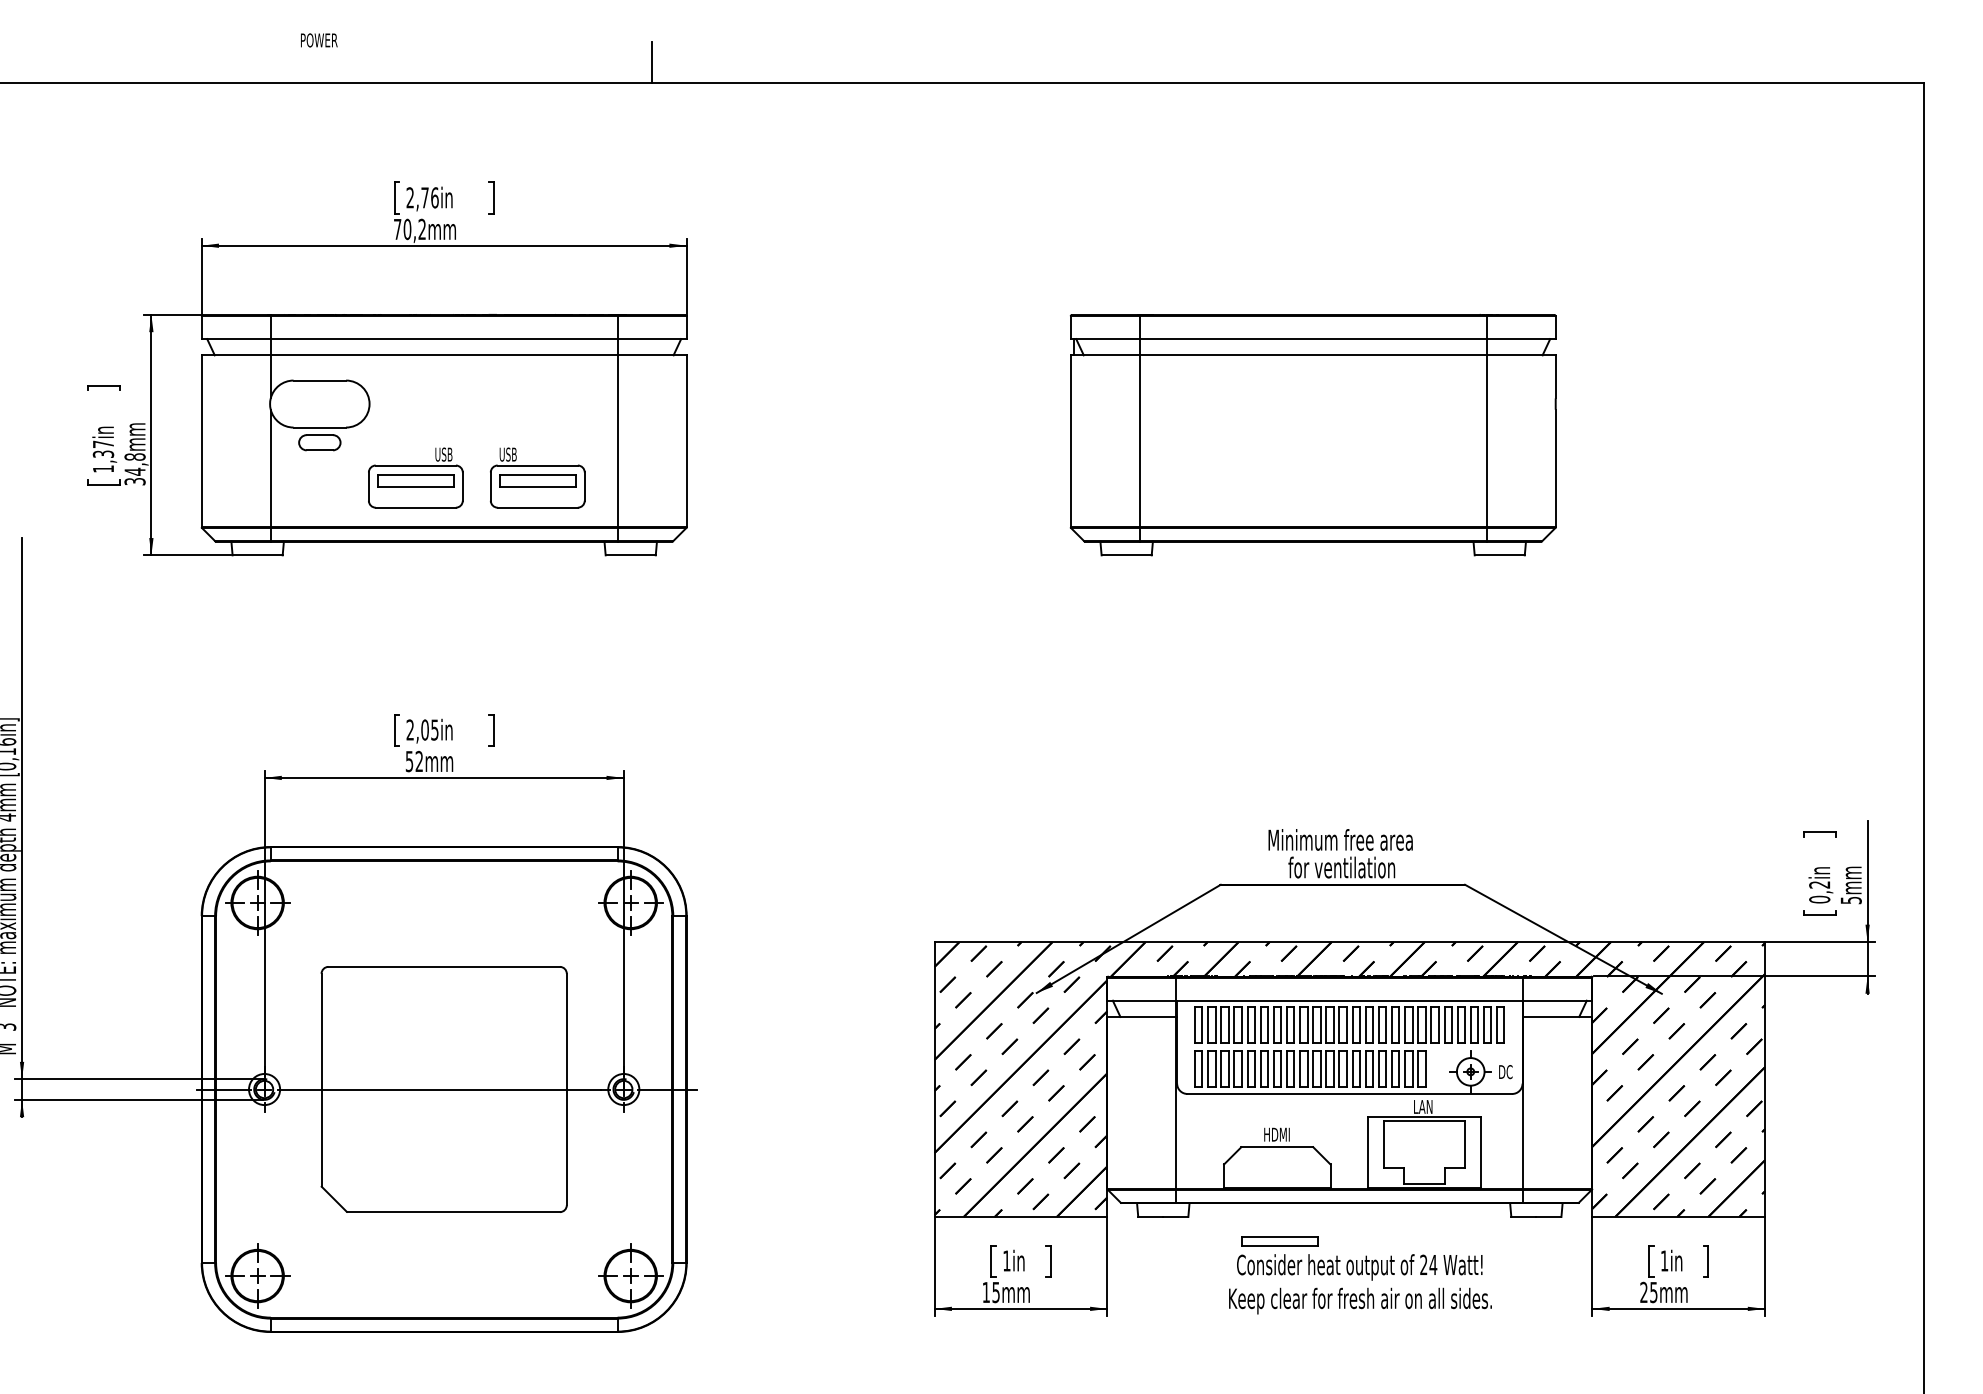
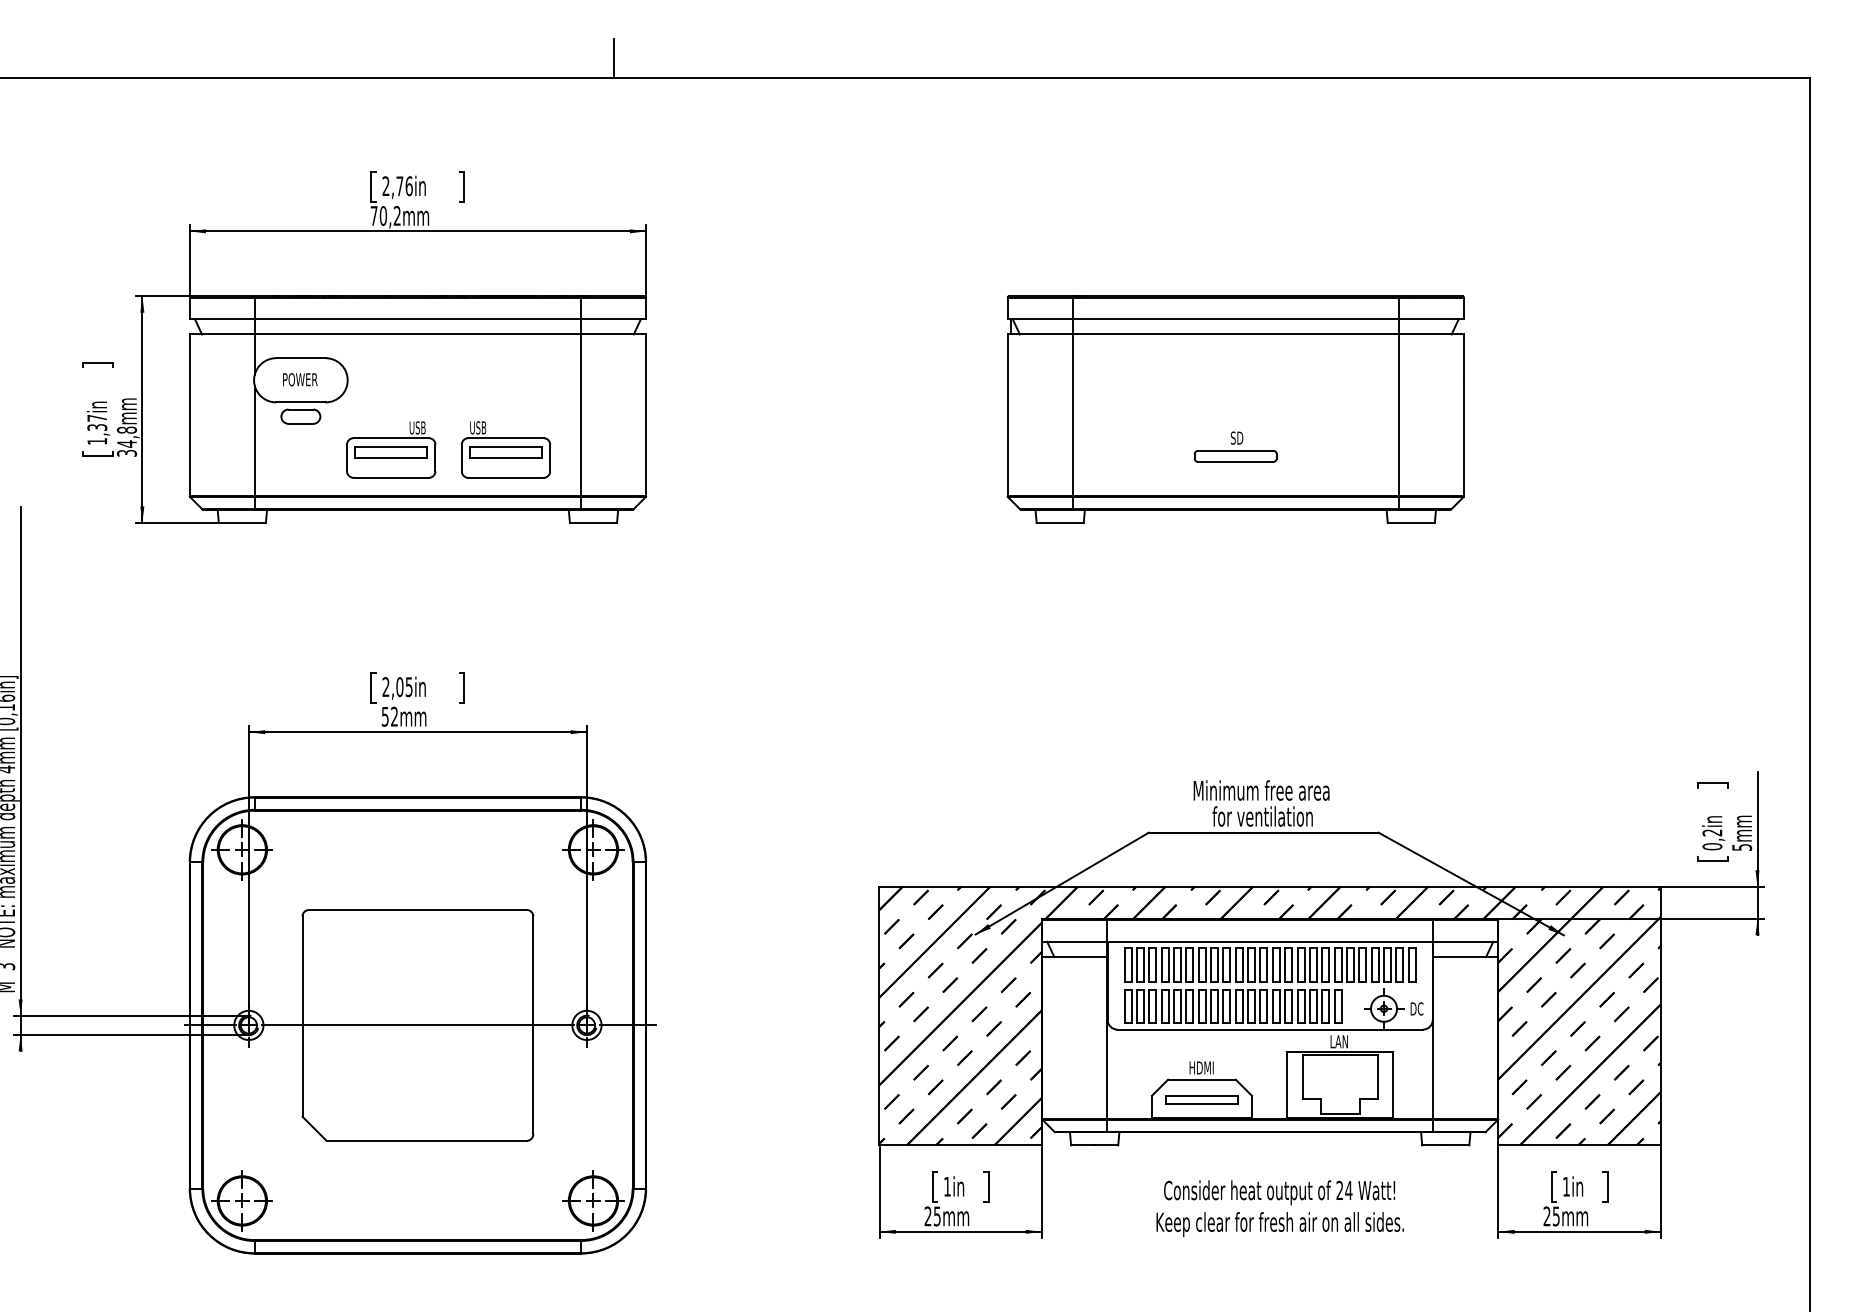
text: (319, 40) -> (300, 379), moved
part: (1312, 474) -> (1235, 446), added
part: (1279, 1241) -> (1201, 1099), moved
text: (985, 1291) -> (927, 1215), 15mm -> 25mm

